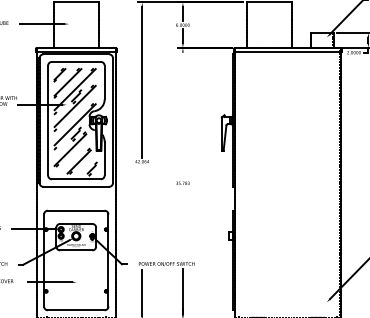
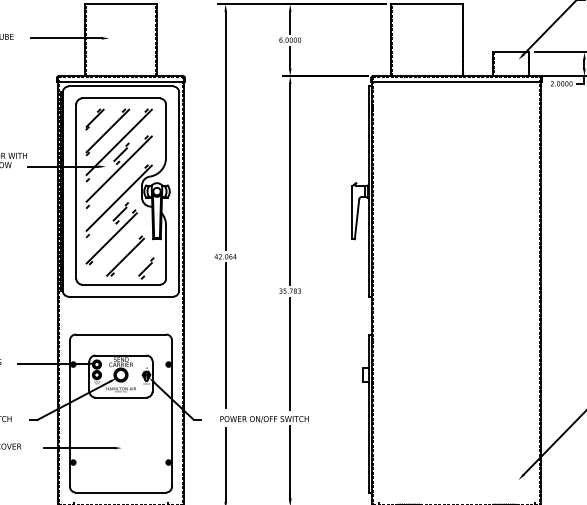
line: (182, 115) -> (289, 183), added
line: (142, 210) -> (226, 334), added
line: (182, 222) -> (289, 353), added

